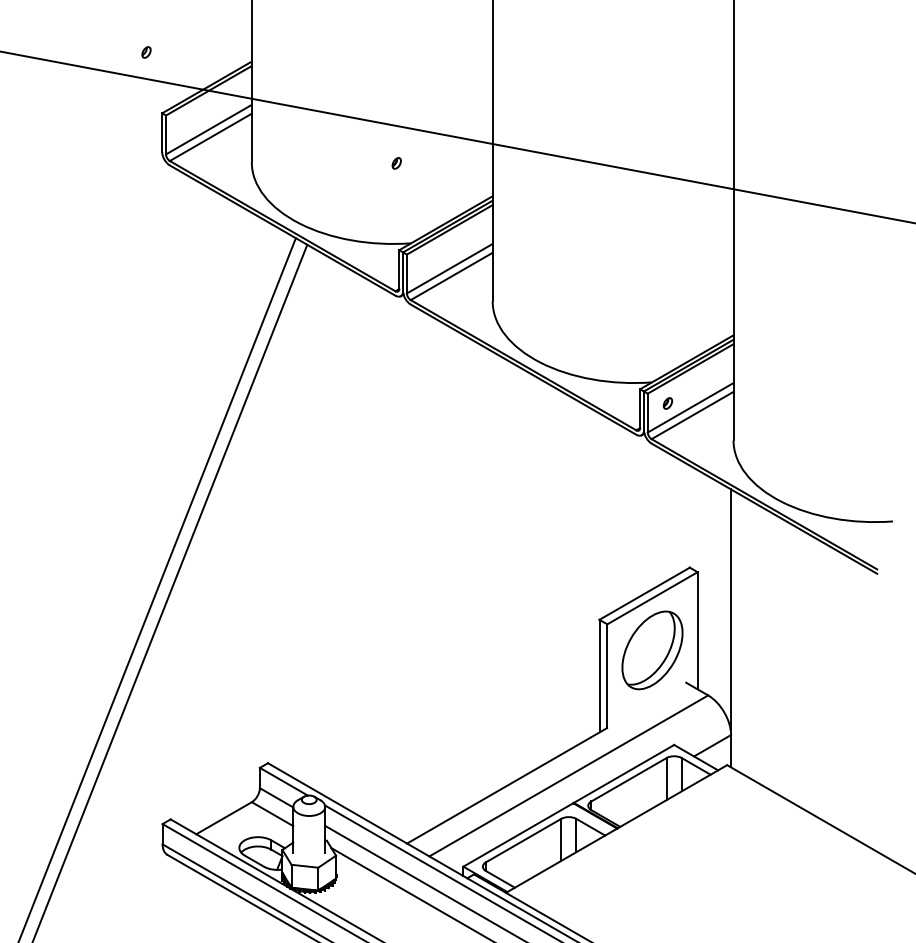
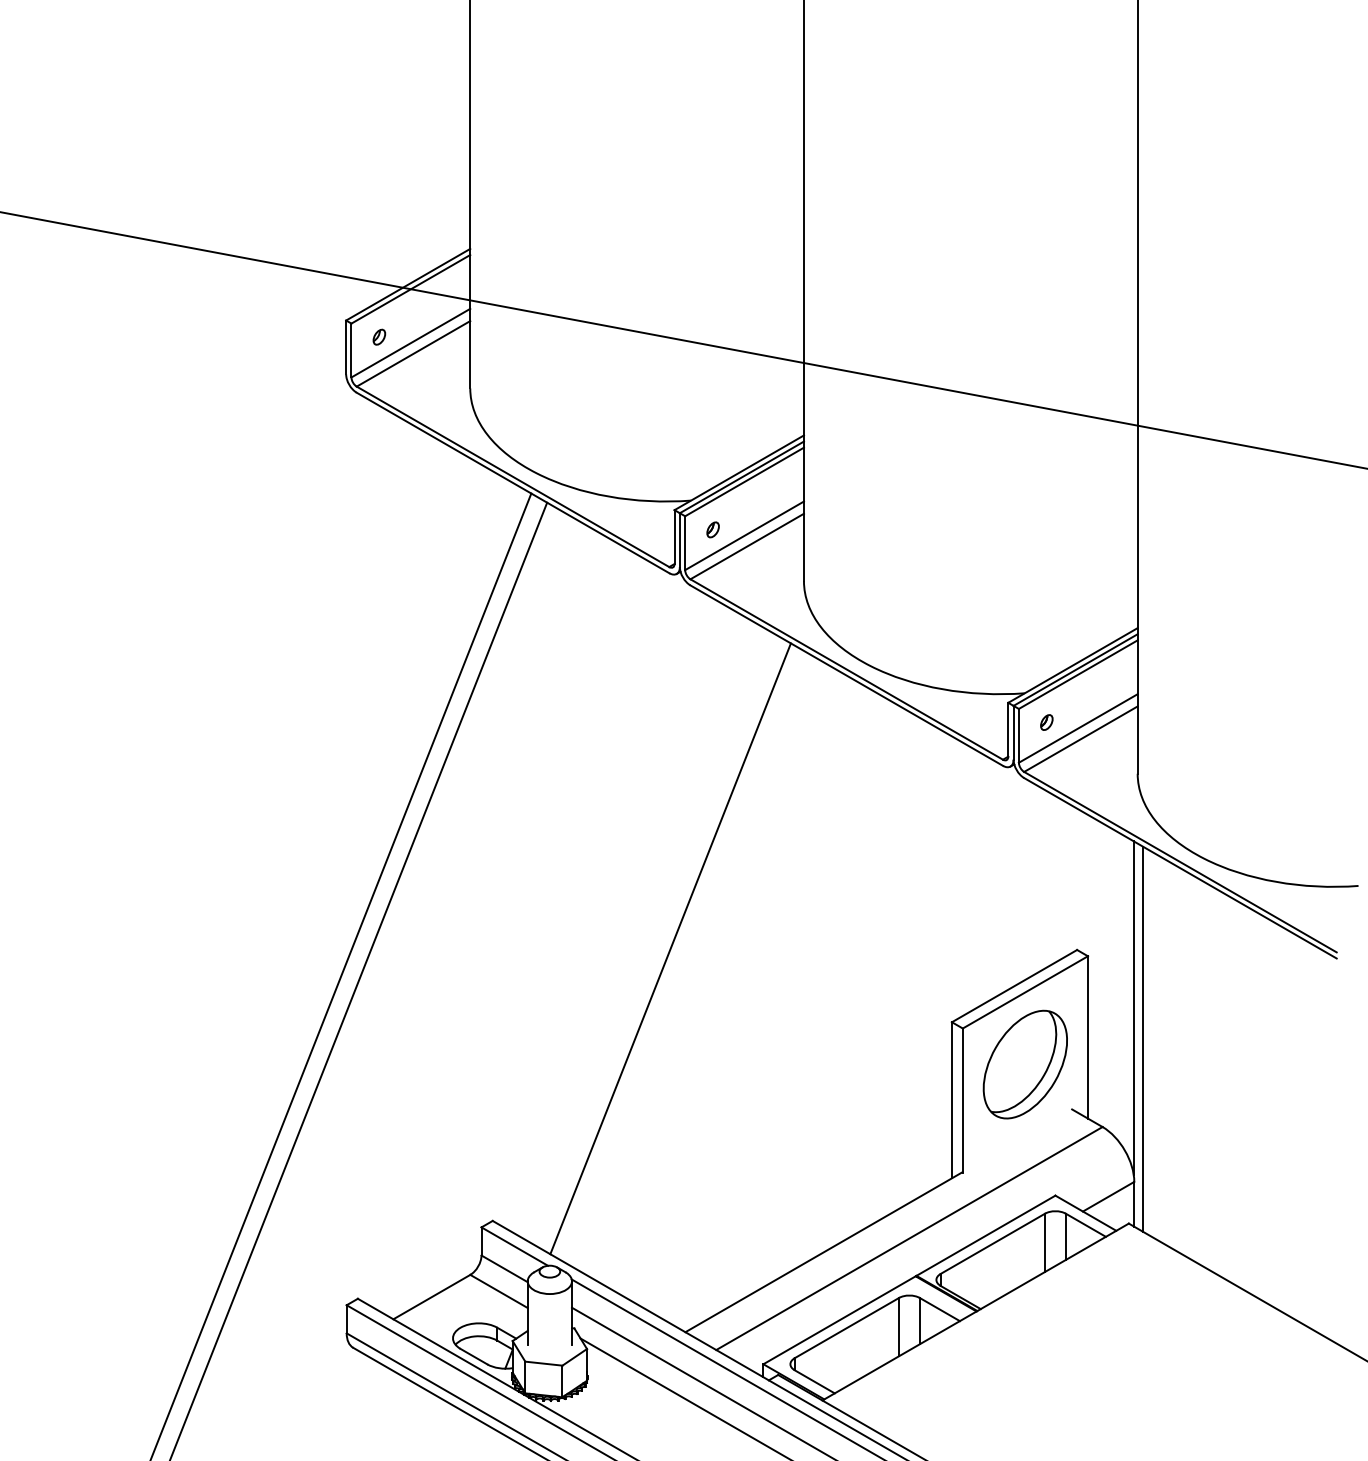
part: (146, 51) -> (379, 336), moved
part: (396, 163) -> (712, 529), moved
line: (396, 566) -> (670, 948), added
line: (737, 631) -> (1142, 1038), added

